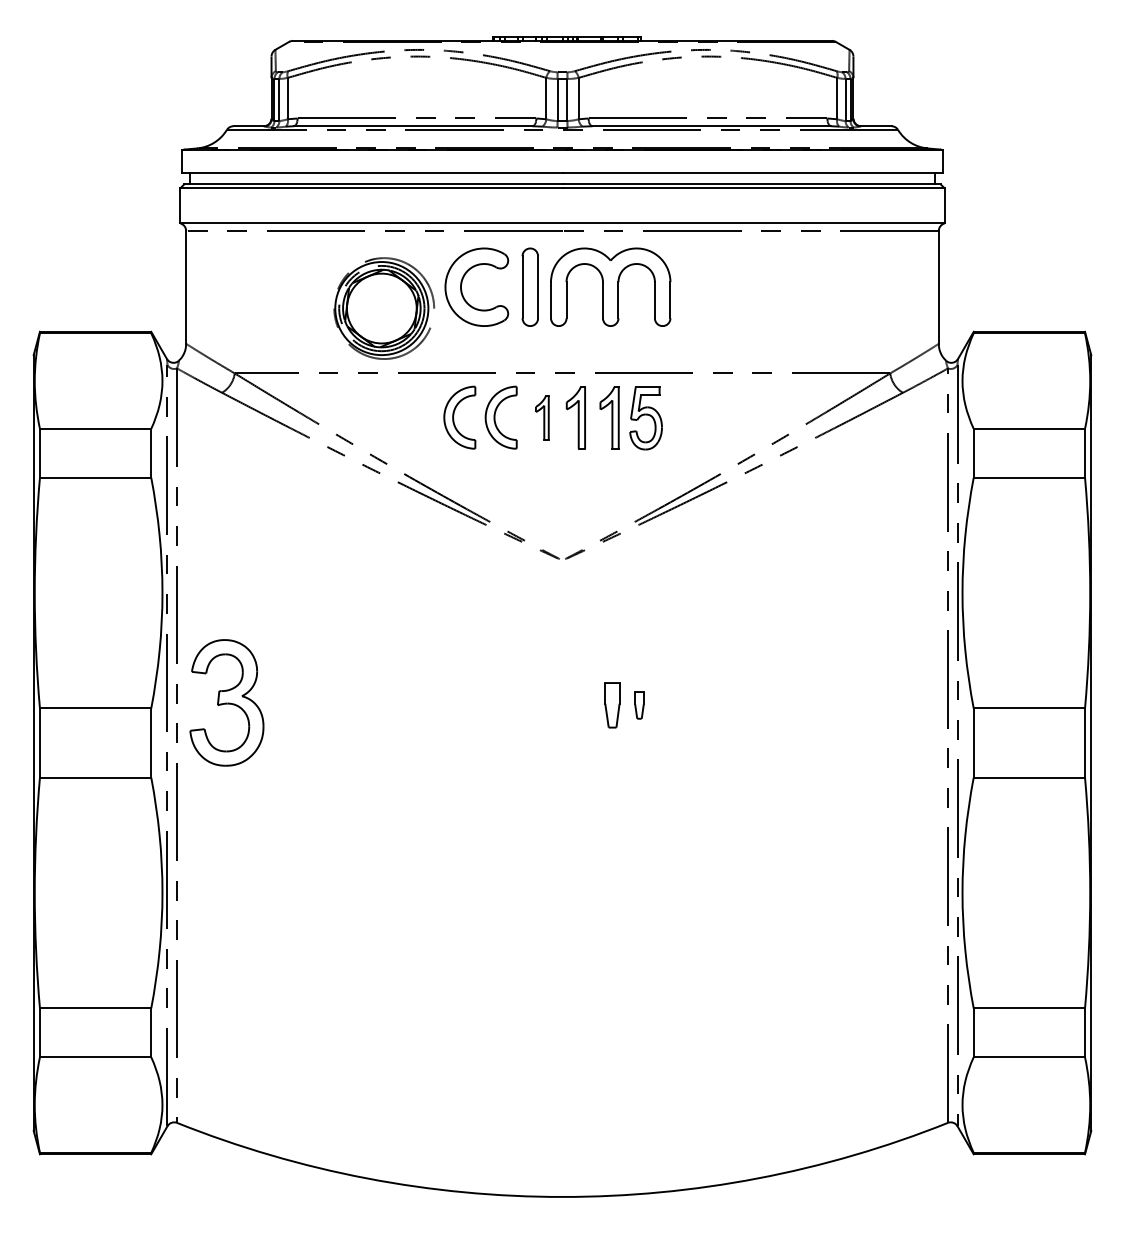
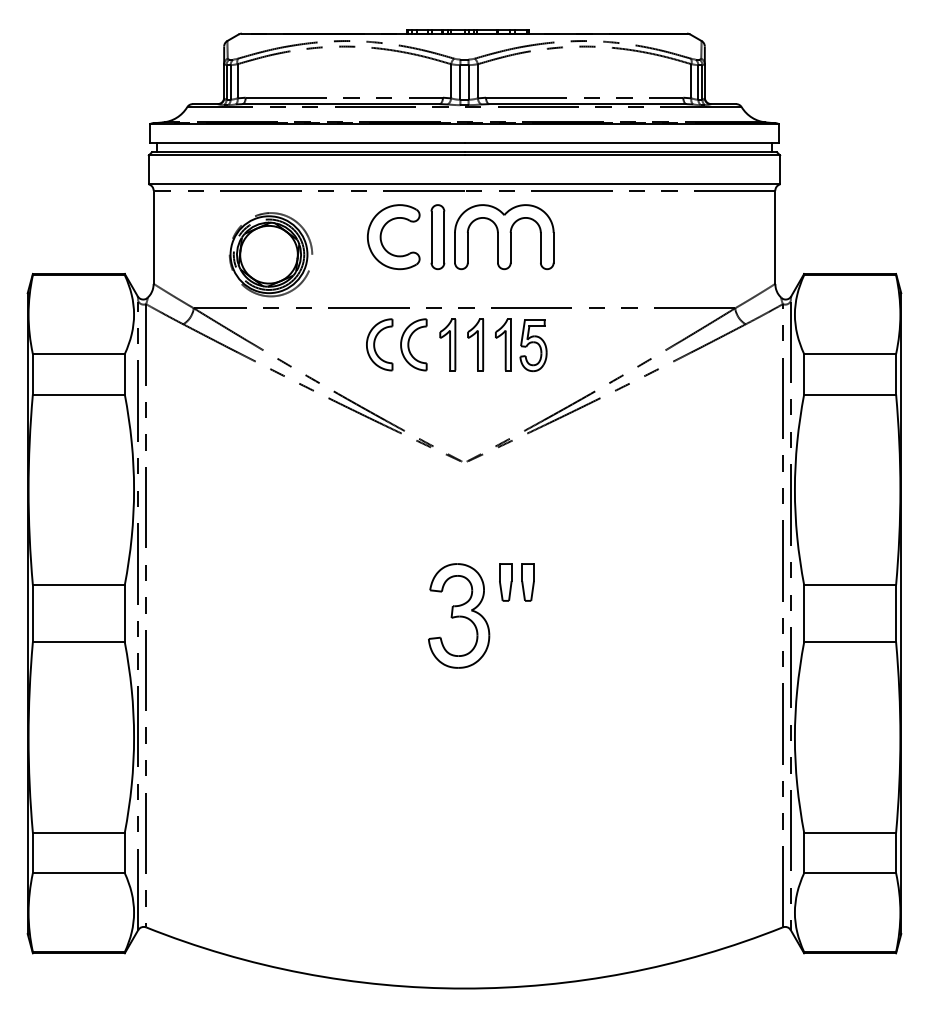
part: (384, 308) -> (271, 254), moved
part: (542, 417) -> (447, 344), size x1.43
part: (226, 702) -> (458, 615), moved
part: (639, 705) -> (528, 582), size x1.67

